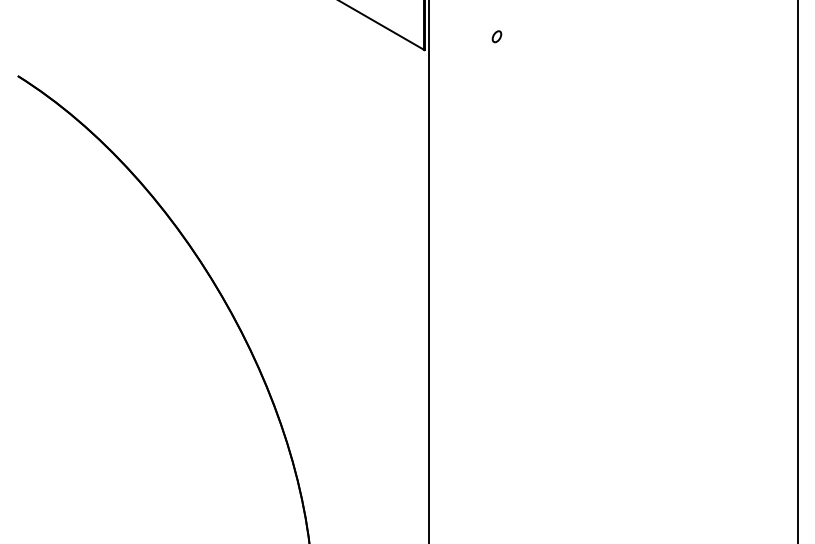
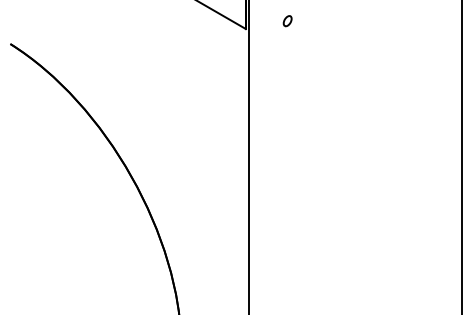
part: (496, 37) -> (287, 21), size x1.6

